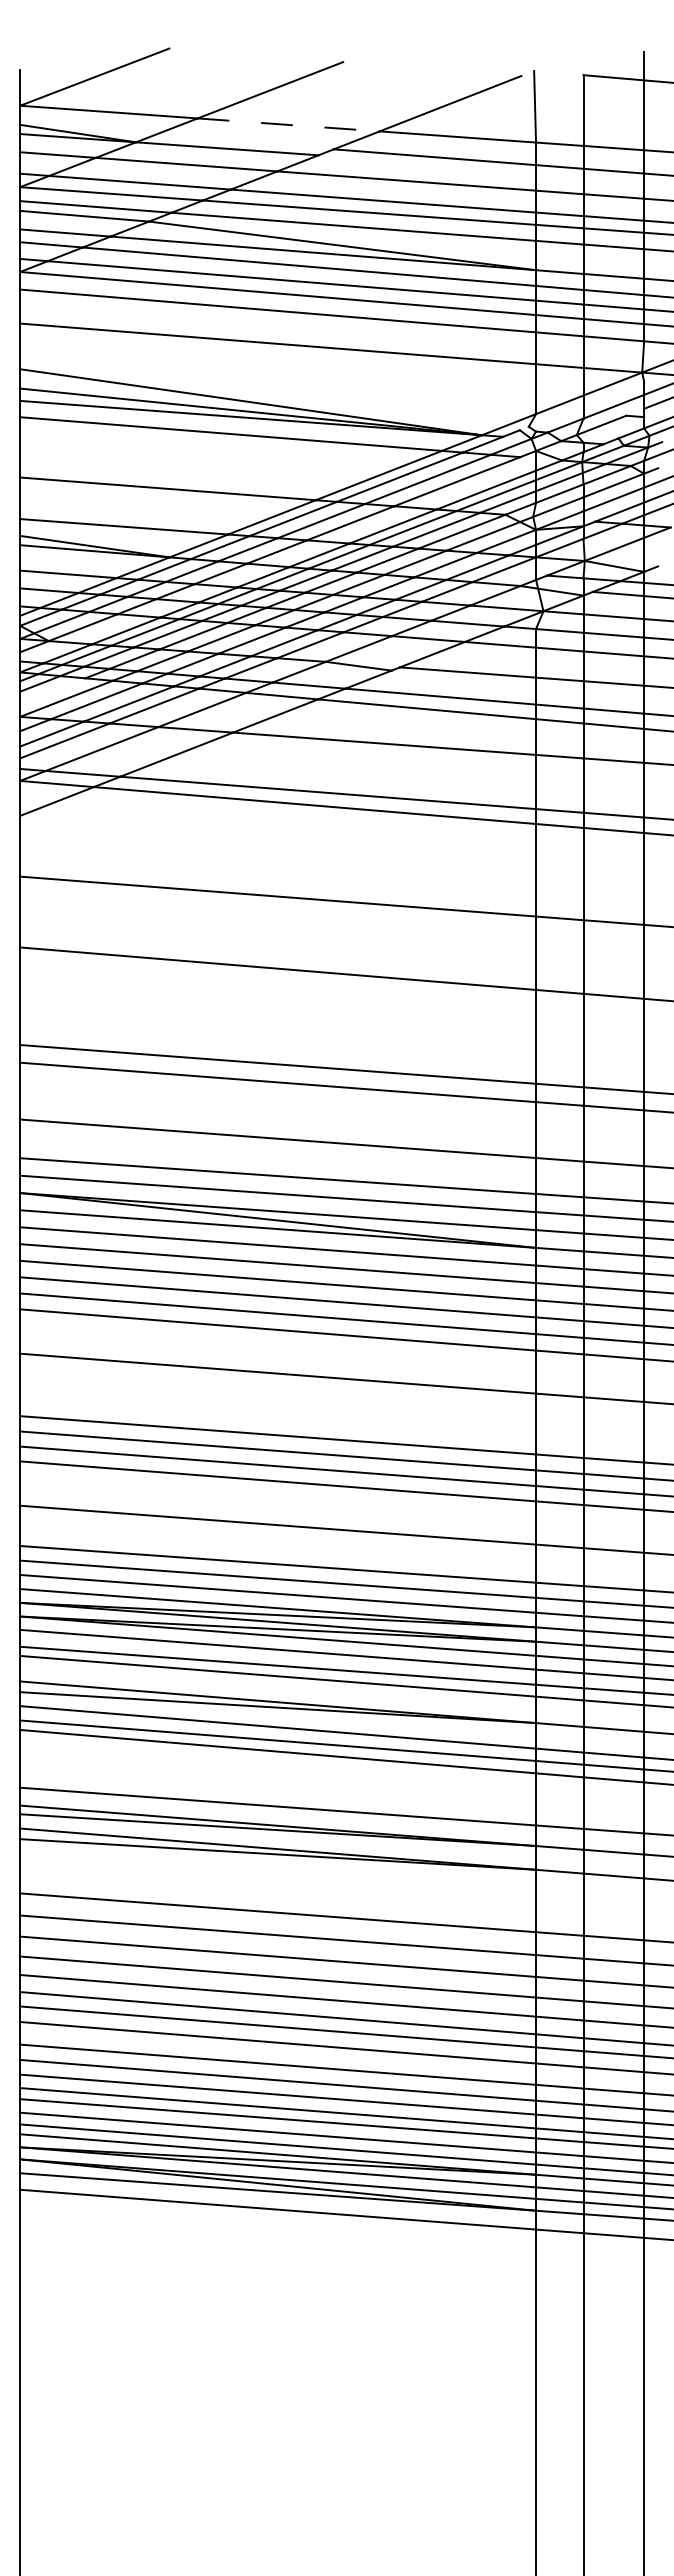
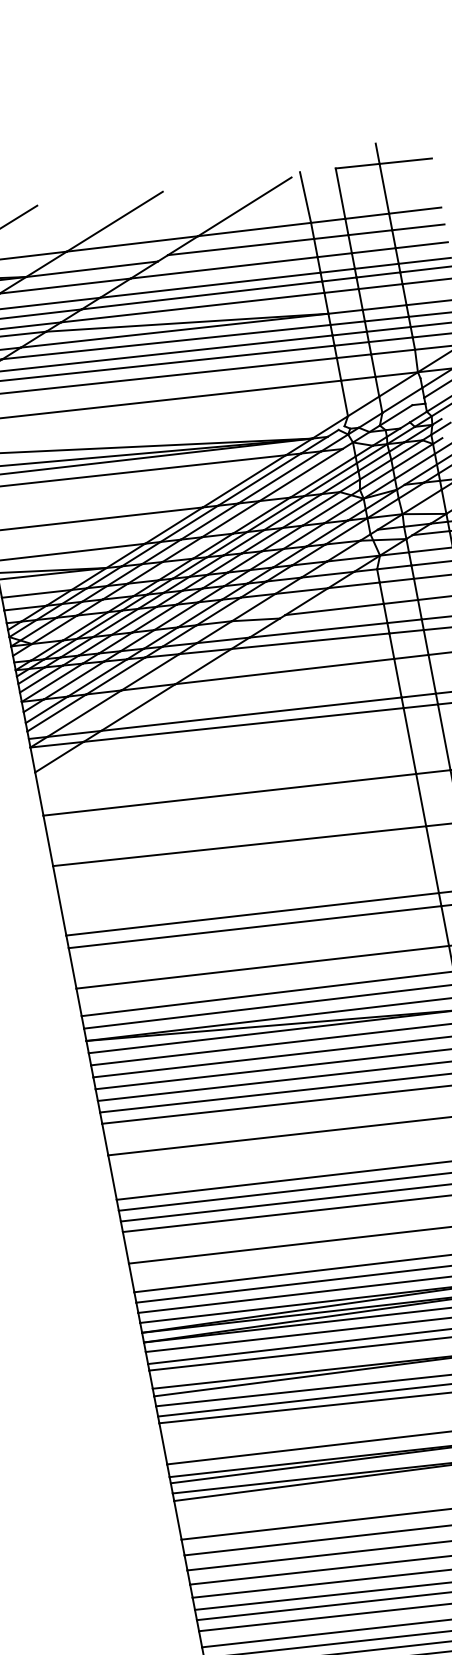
line: (289, 124) -> (133, 243), dashed -> solid
line: (52, 690) -> (41, 678), added

